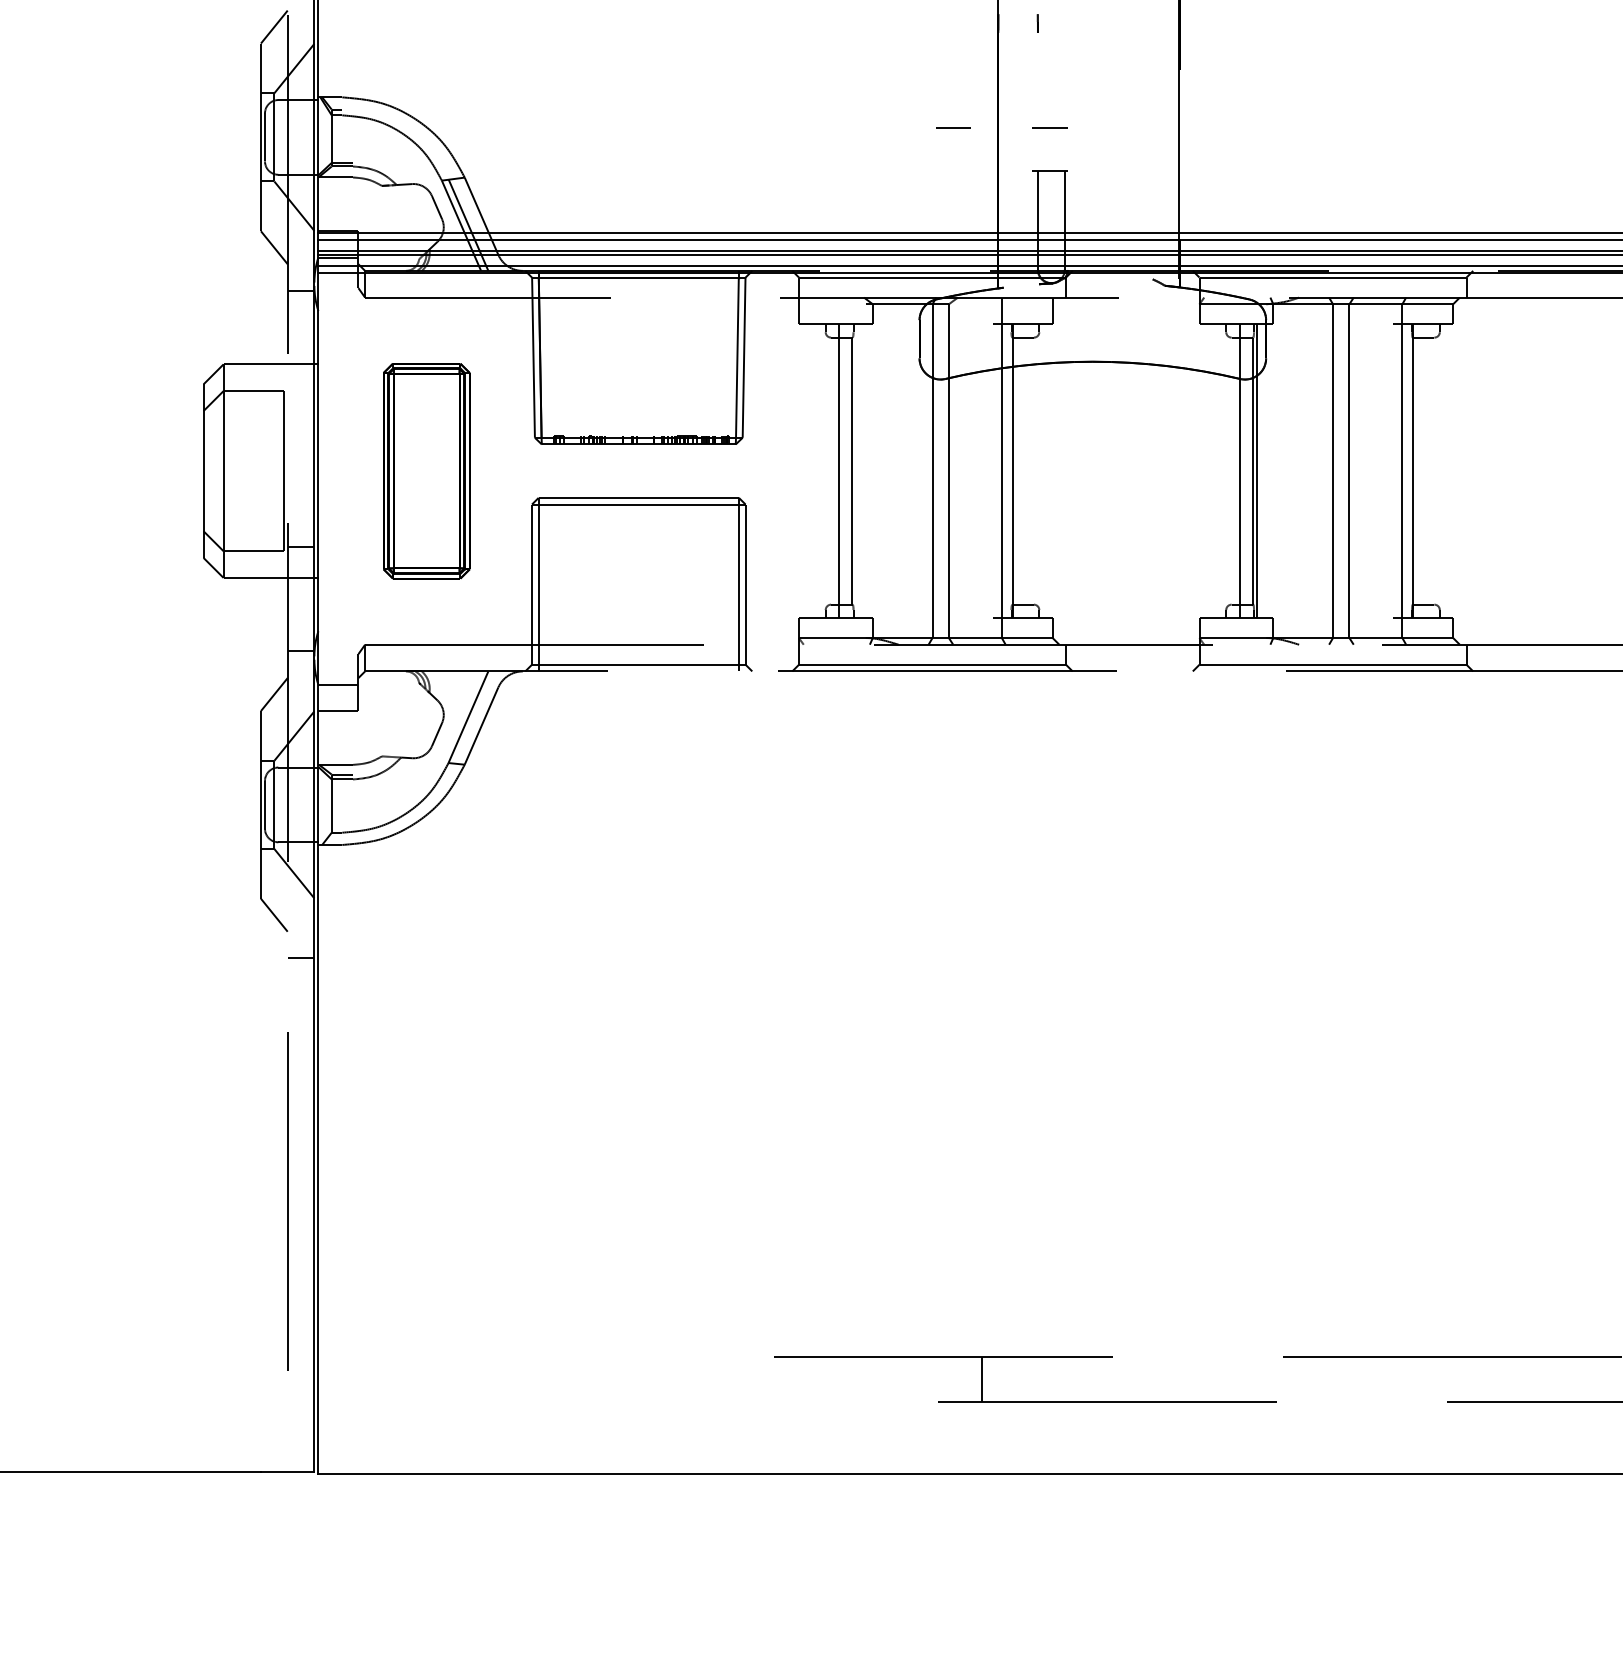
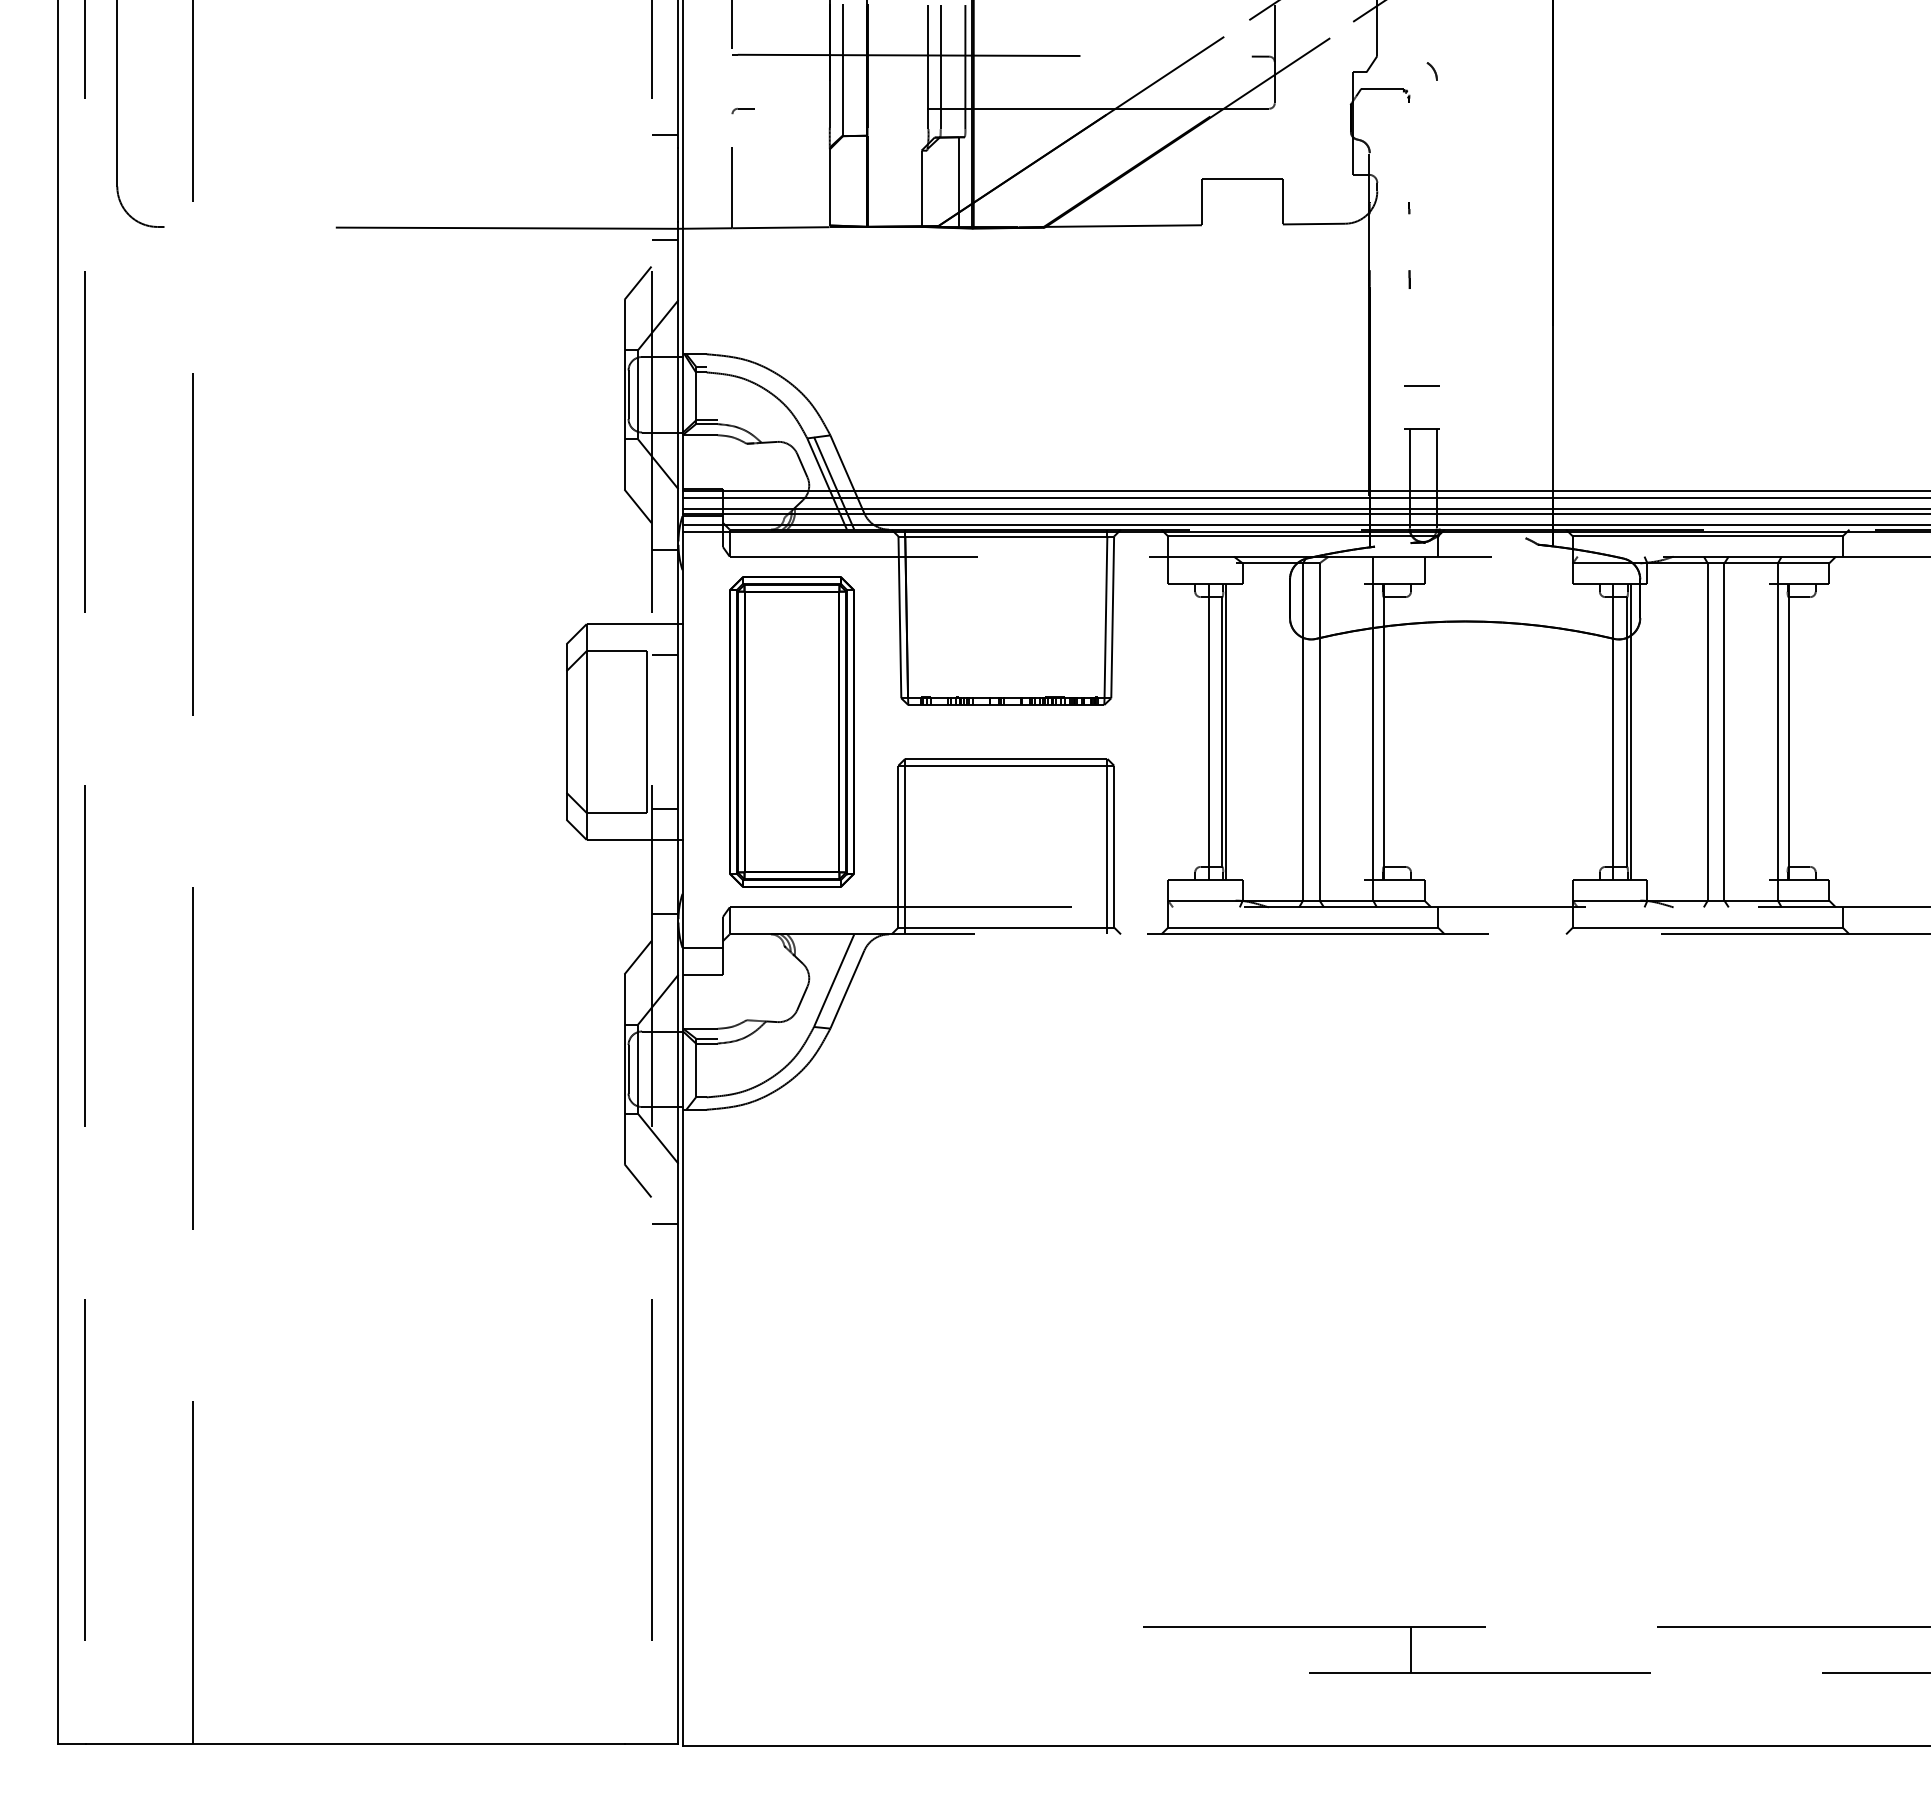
line: (952, 128) -> (1323, 385), removed
line: (300, 394) -> (664, 654), added
part: (426, 470) -> (791, 731), size x1.43
line: (856, 470) -> (1226, 731), added
line: (982, 1379) -> (1411, 1649), moved

